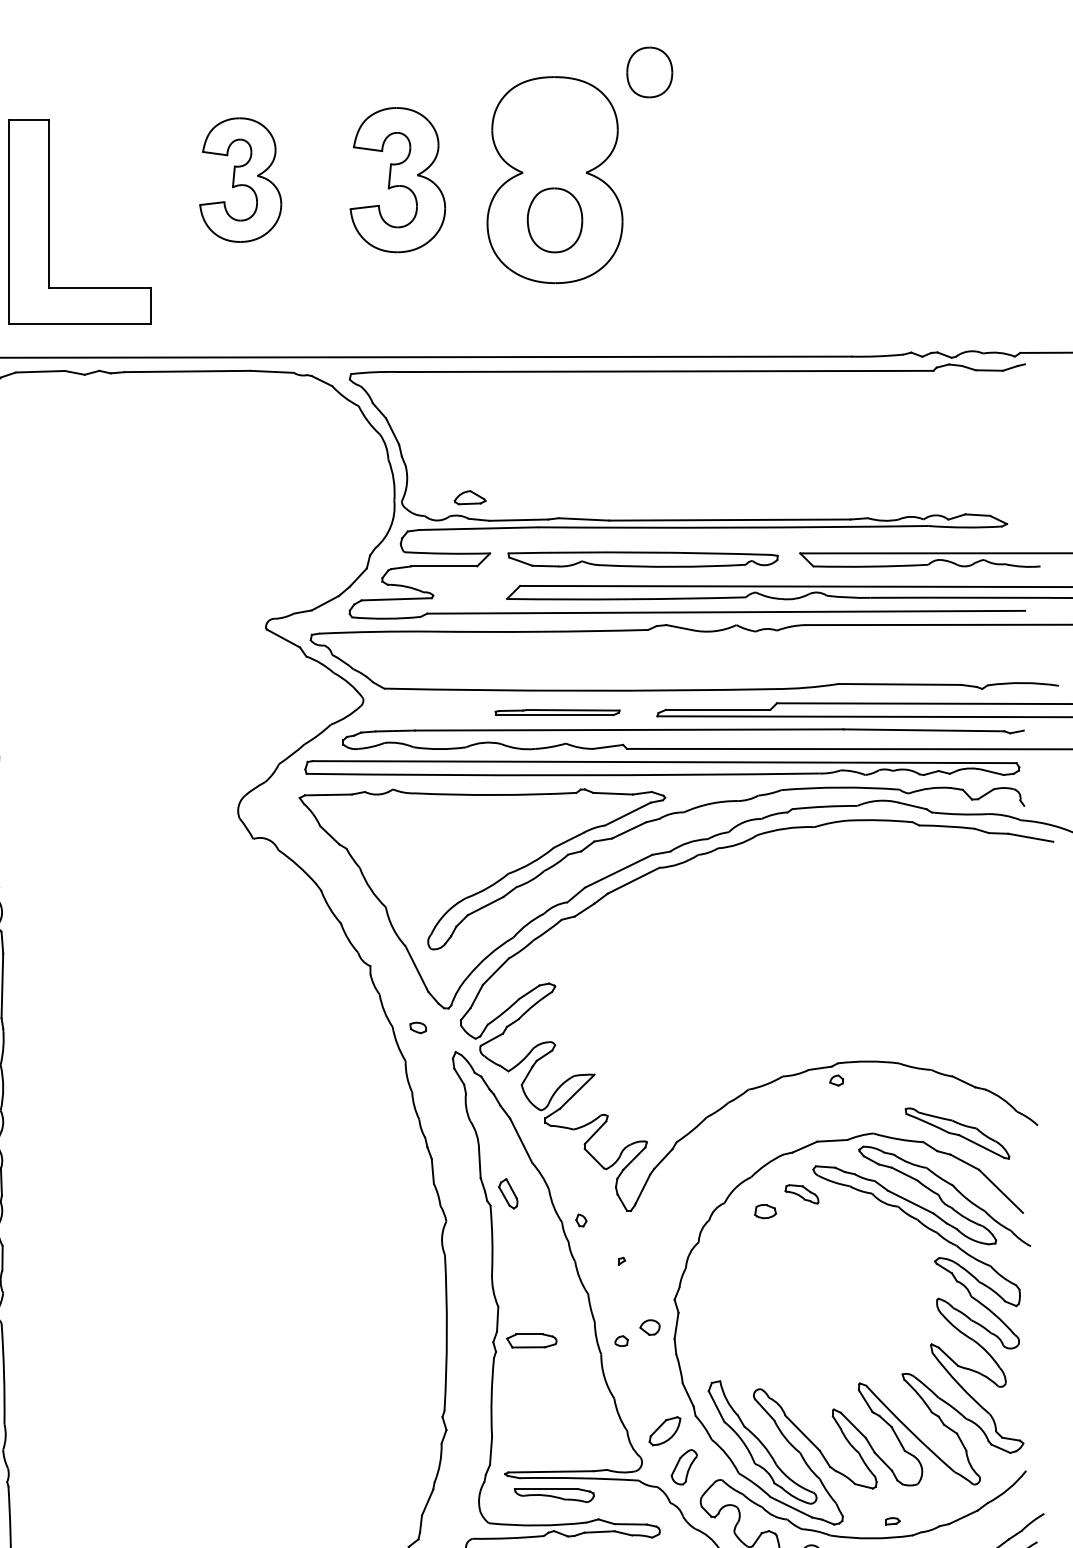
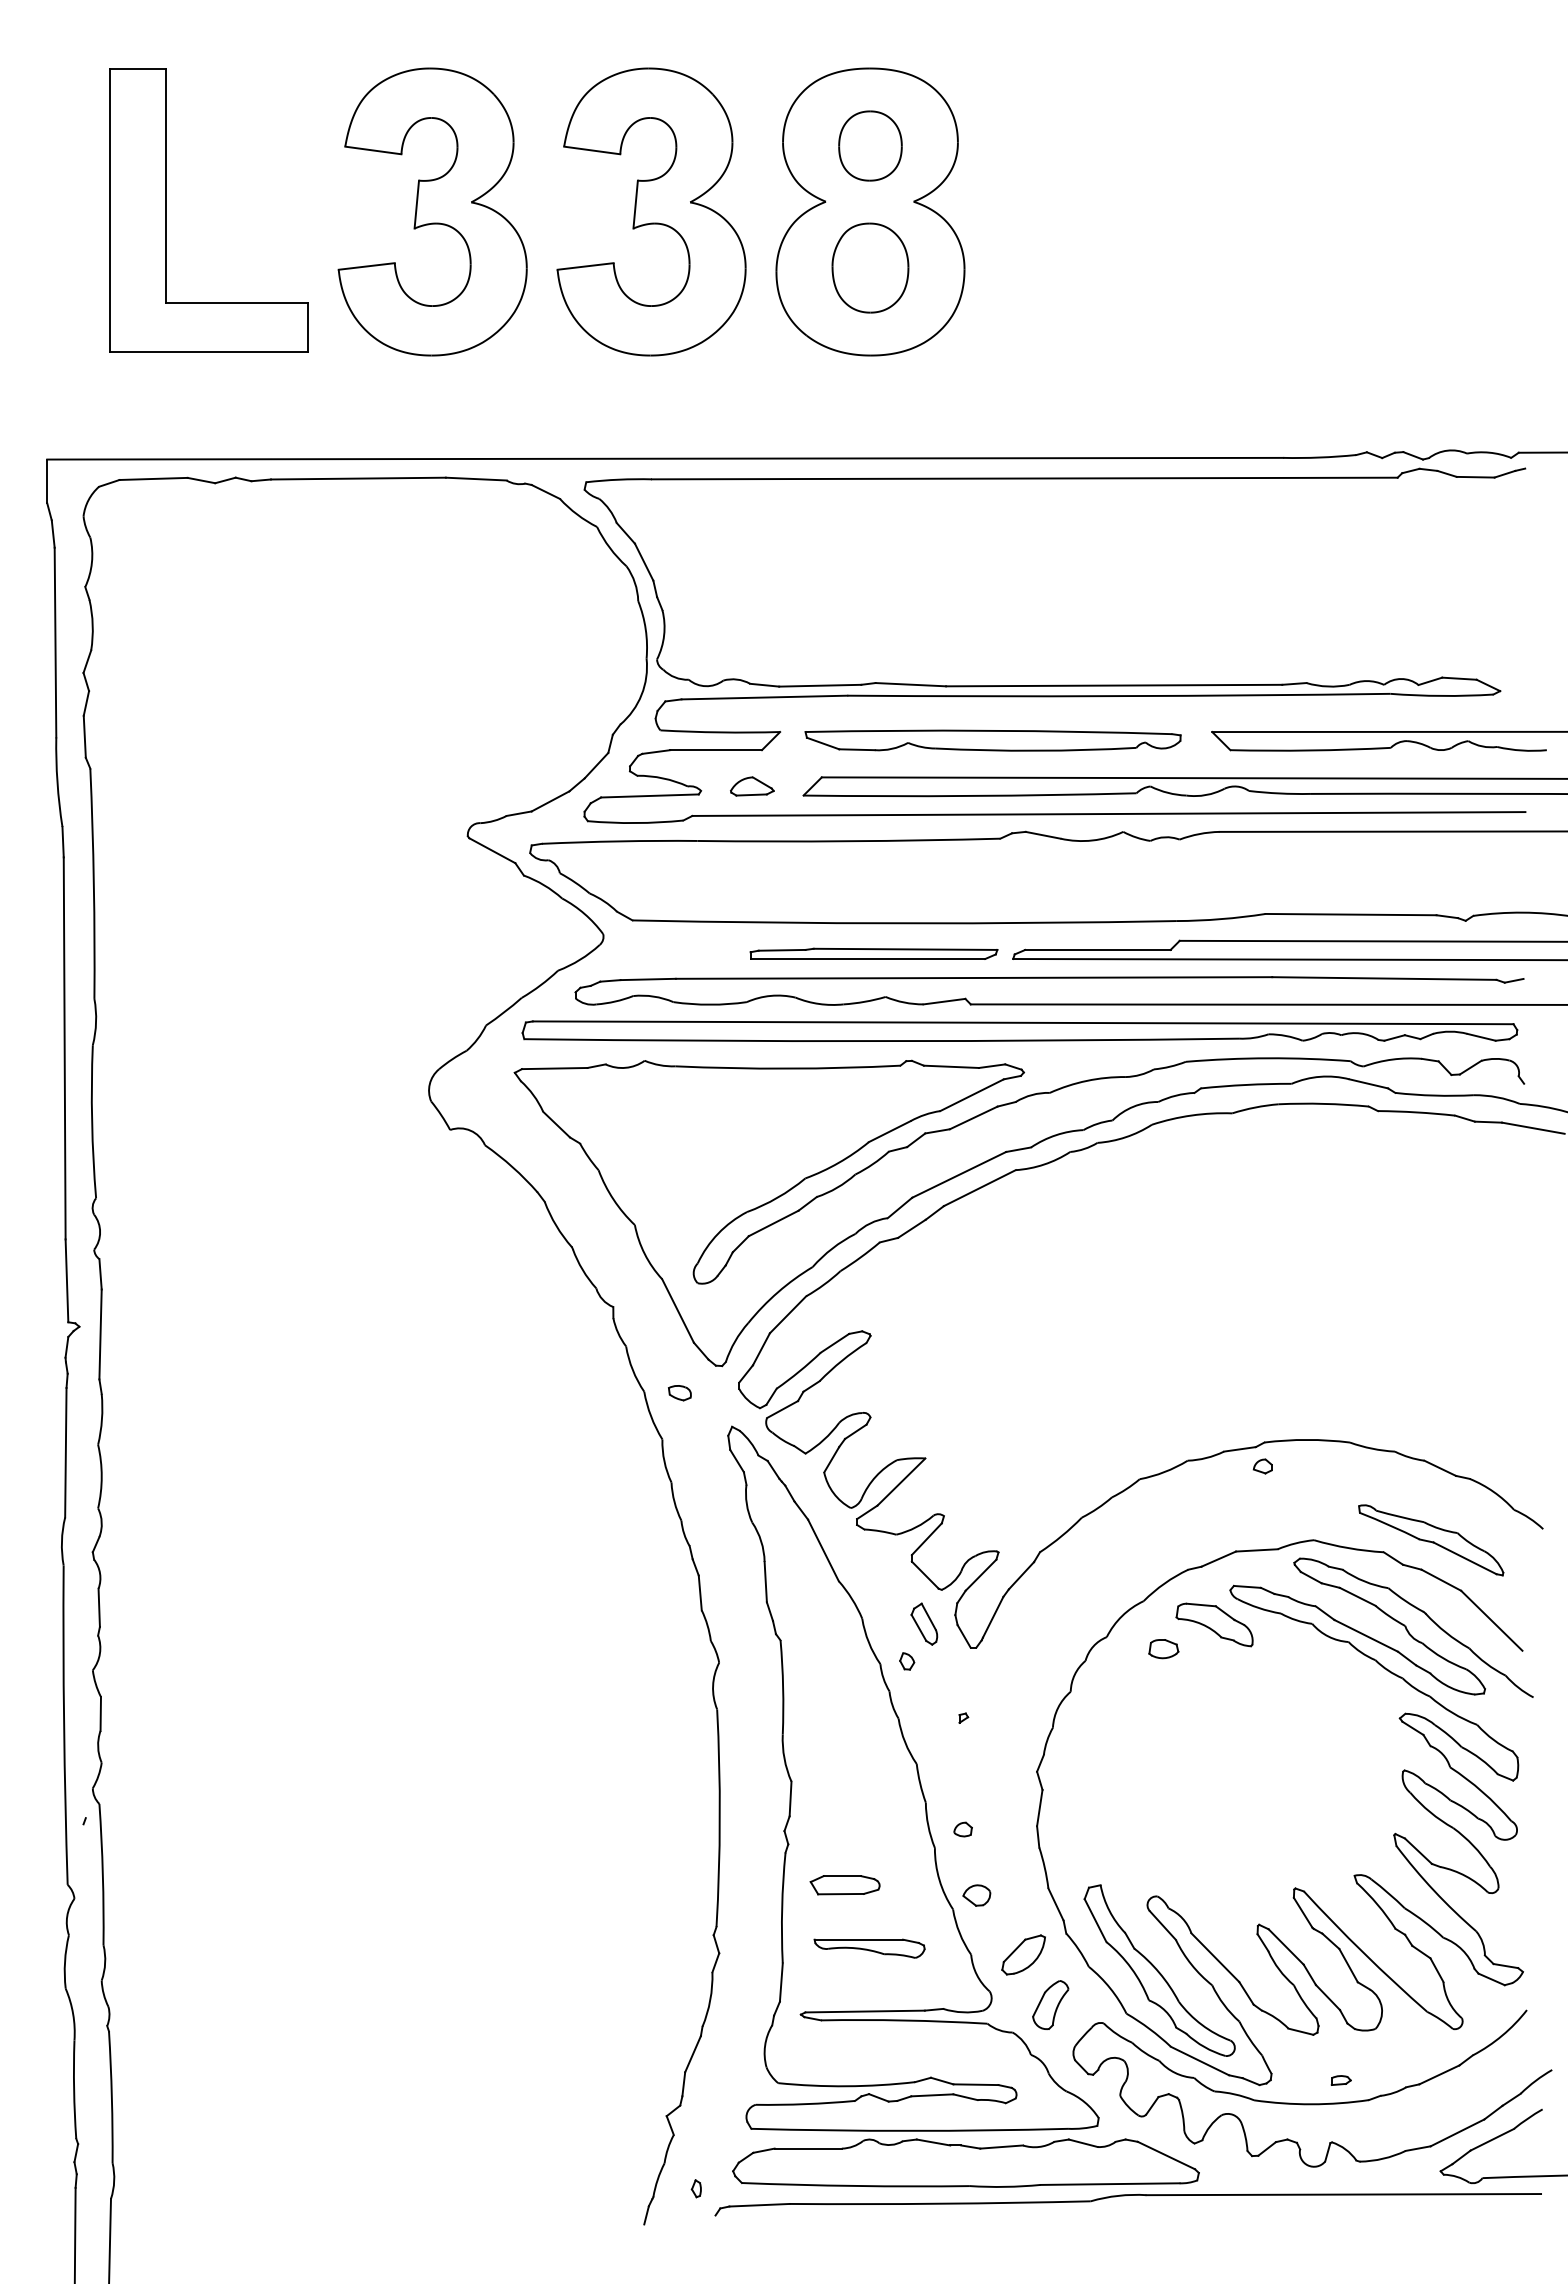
part: (649, 72) -> (870, 145), moved
part: (240, 179) -> (432, 211), size x1.67
part: (397, 179) -> (651, 211), size x1.43
part: (49, 222) -> (166, 210), moved
part: (470, 497) -> (752, 786), moved
part: (557, 712) -> (873, 953), size x1.43
part: (508, 1193) -> (924, 1623), moved
part: (801, 1194) -> (1214, 1624), size x1.67
part: (649, 1327) -> (976, 1895), moved
part: (531, 1341) -> (844, 1885), moved
part: (554, 1495) -> (869, 1948), moved

